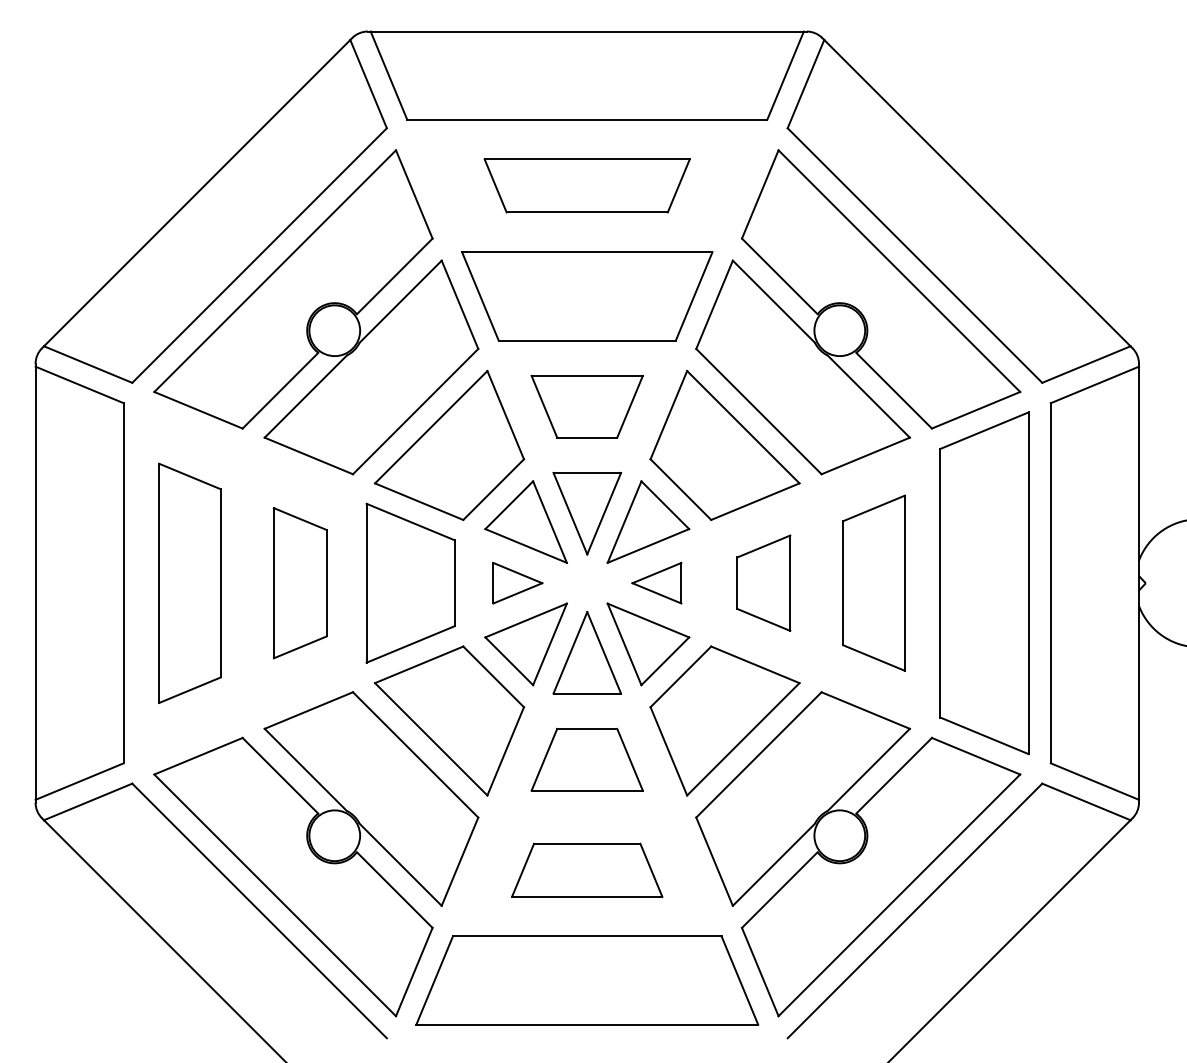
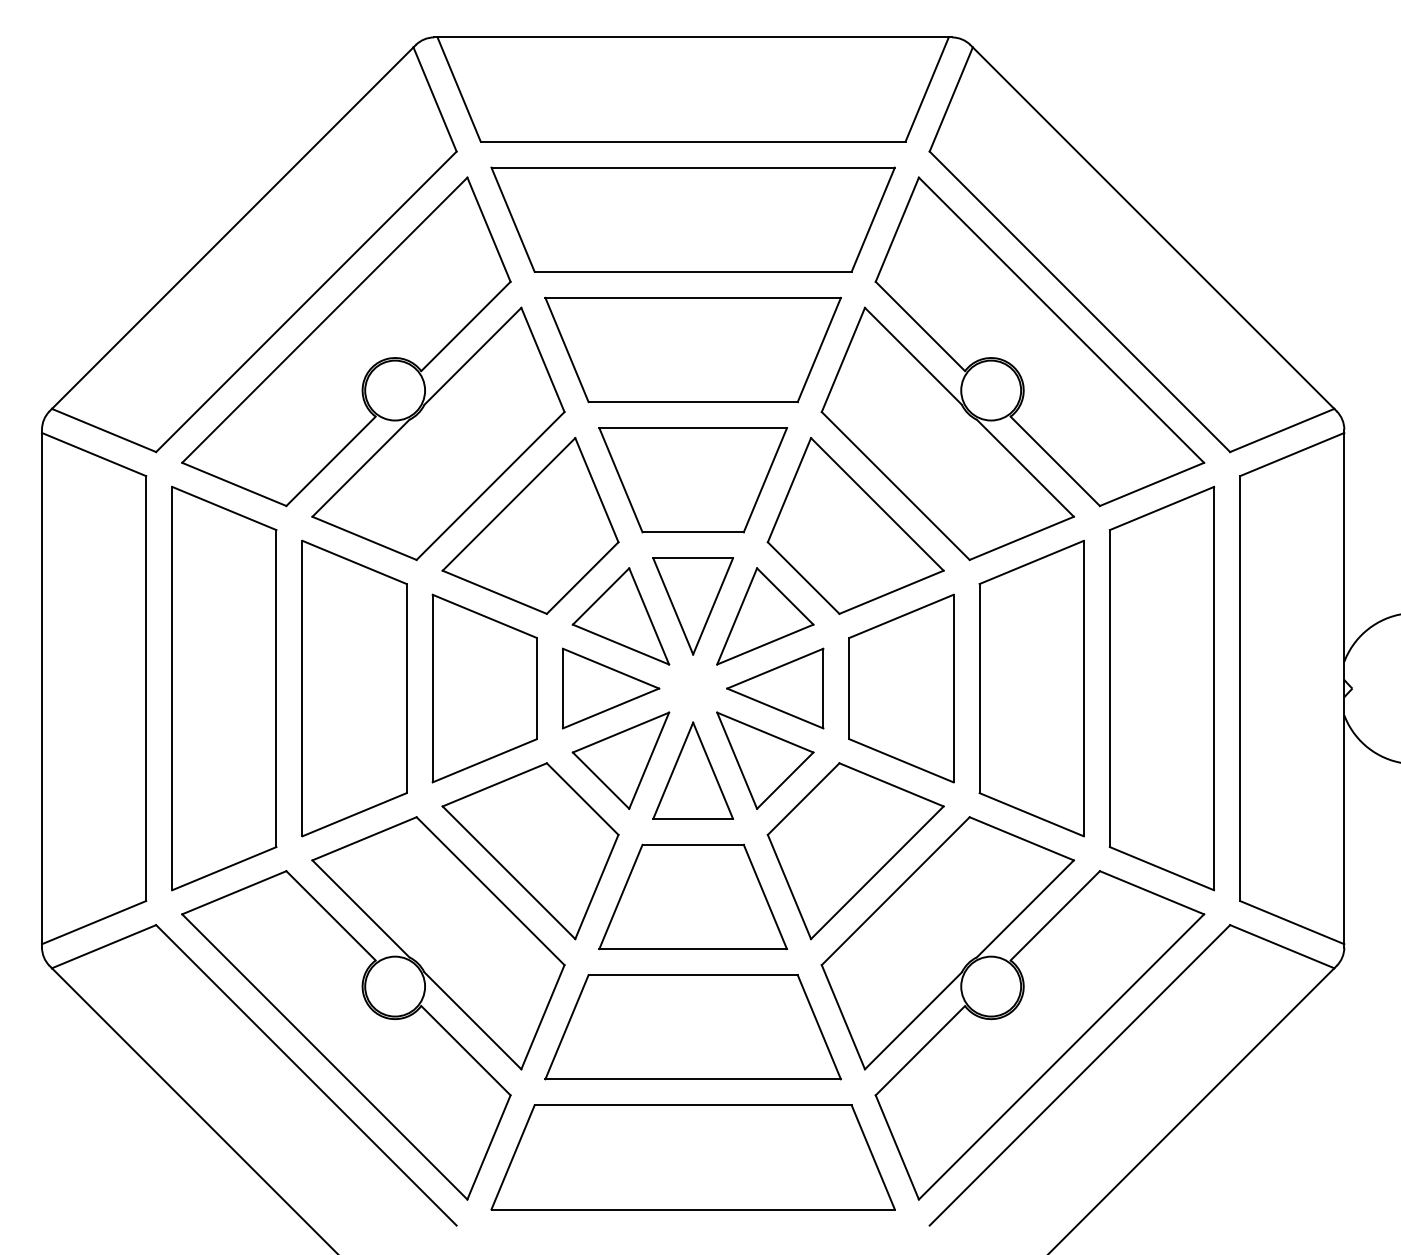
part: (586, 185) -> (692, 219), size x1.67
part: (586, 406) -> (692, 480), size x1.43
part: (190, 583) -> (224, 688), size x1.43
part: (300, 583) -> (354, 688), size x1.67
part: (518, 583) -> (611, 688), size x1.67
part: (657, 583) -> (775, 688), size x1.67
part: (763, 583) -> (901, 688), size x1.67
part: (873, 583) -> (1031, 688), size x1.43
part: (586, 759) -> (692, 896), size x1.43
part: (586, 870) -> (692, 1027), size x1.67

